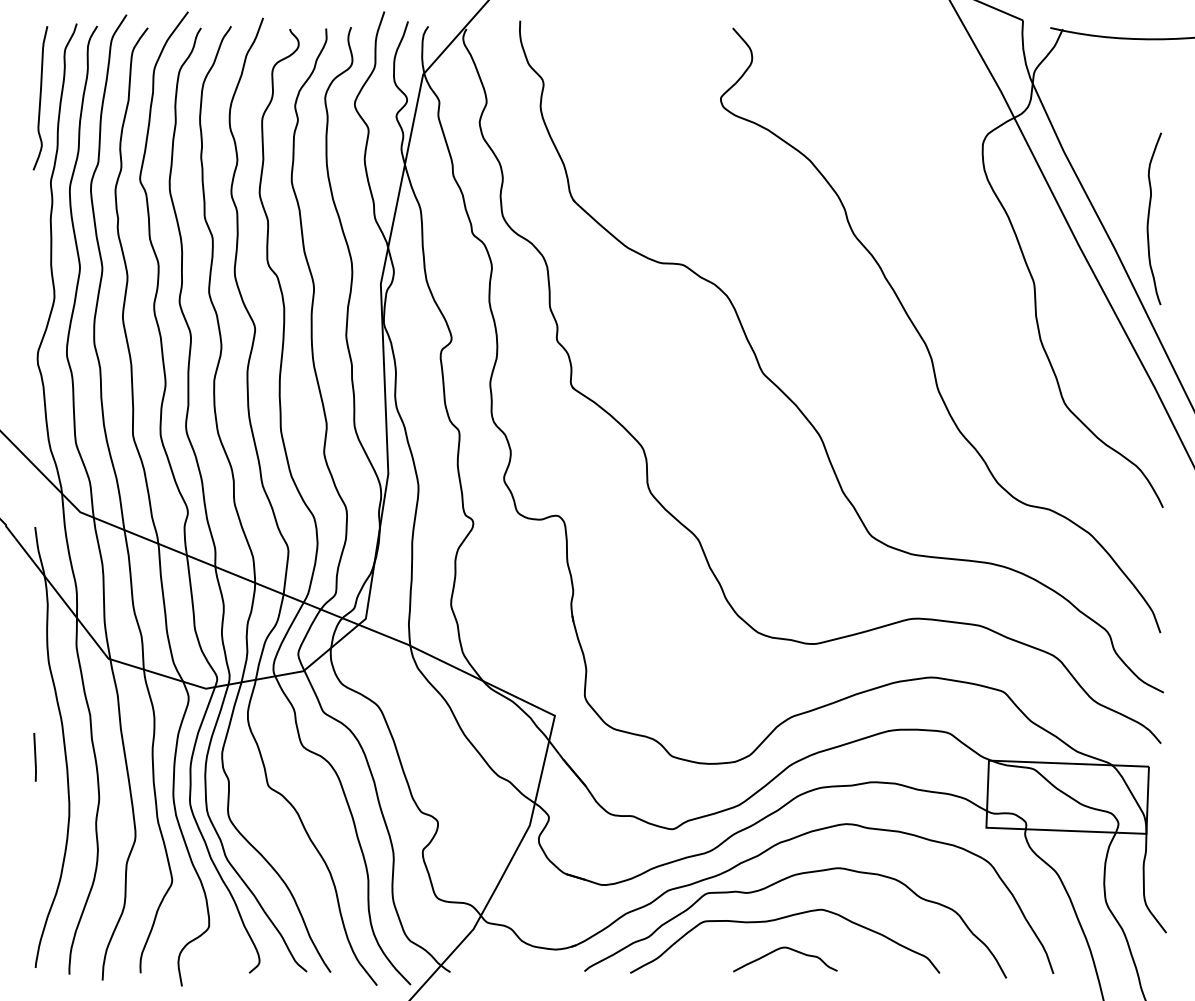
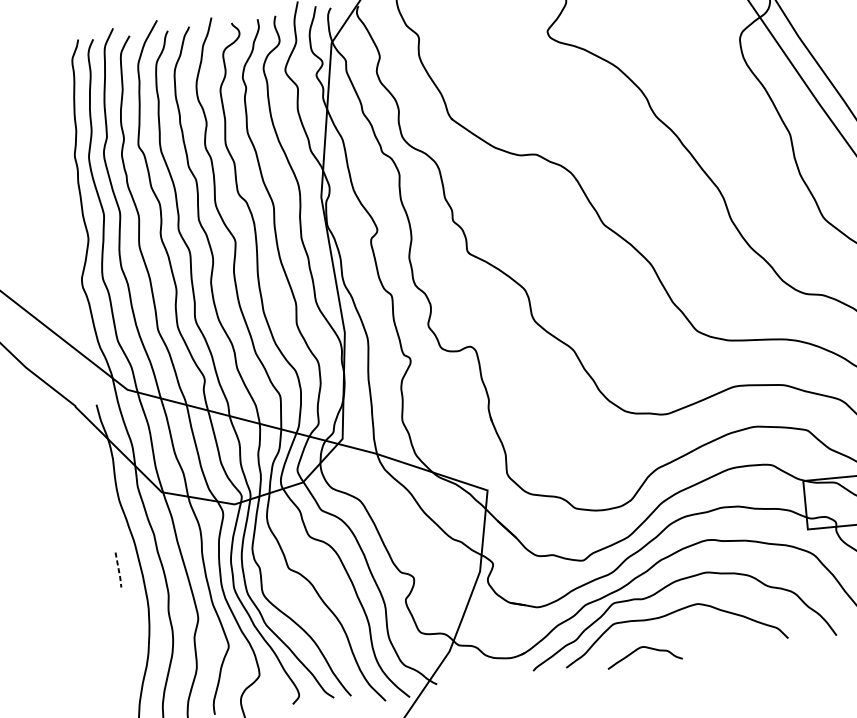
curve: (40, 98) -> (59, 96), removed
line: (35, 759) -> (119, 571), solid -> dashed
curve: (788, 949) -> (645, 648), moved

